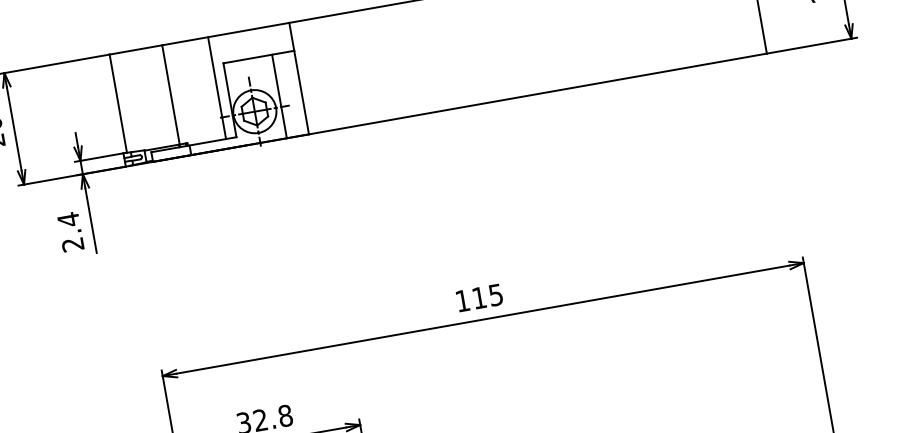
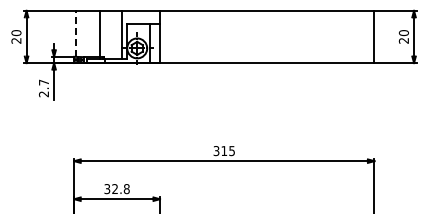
line: (117, 103) -> (75, 33), solid -> dashed
text: (67, 219) -> (43, 82), 2.4 -> 2.7
text: (462, 301) -> (216, 151), 115 -> 315

